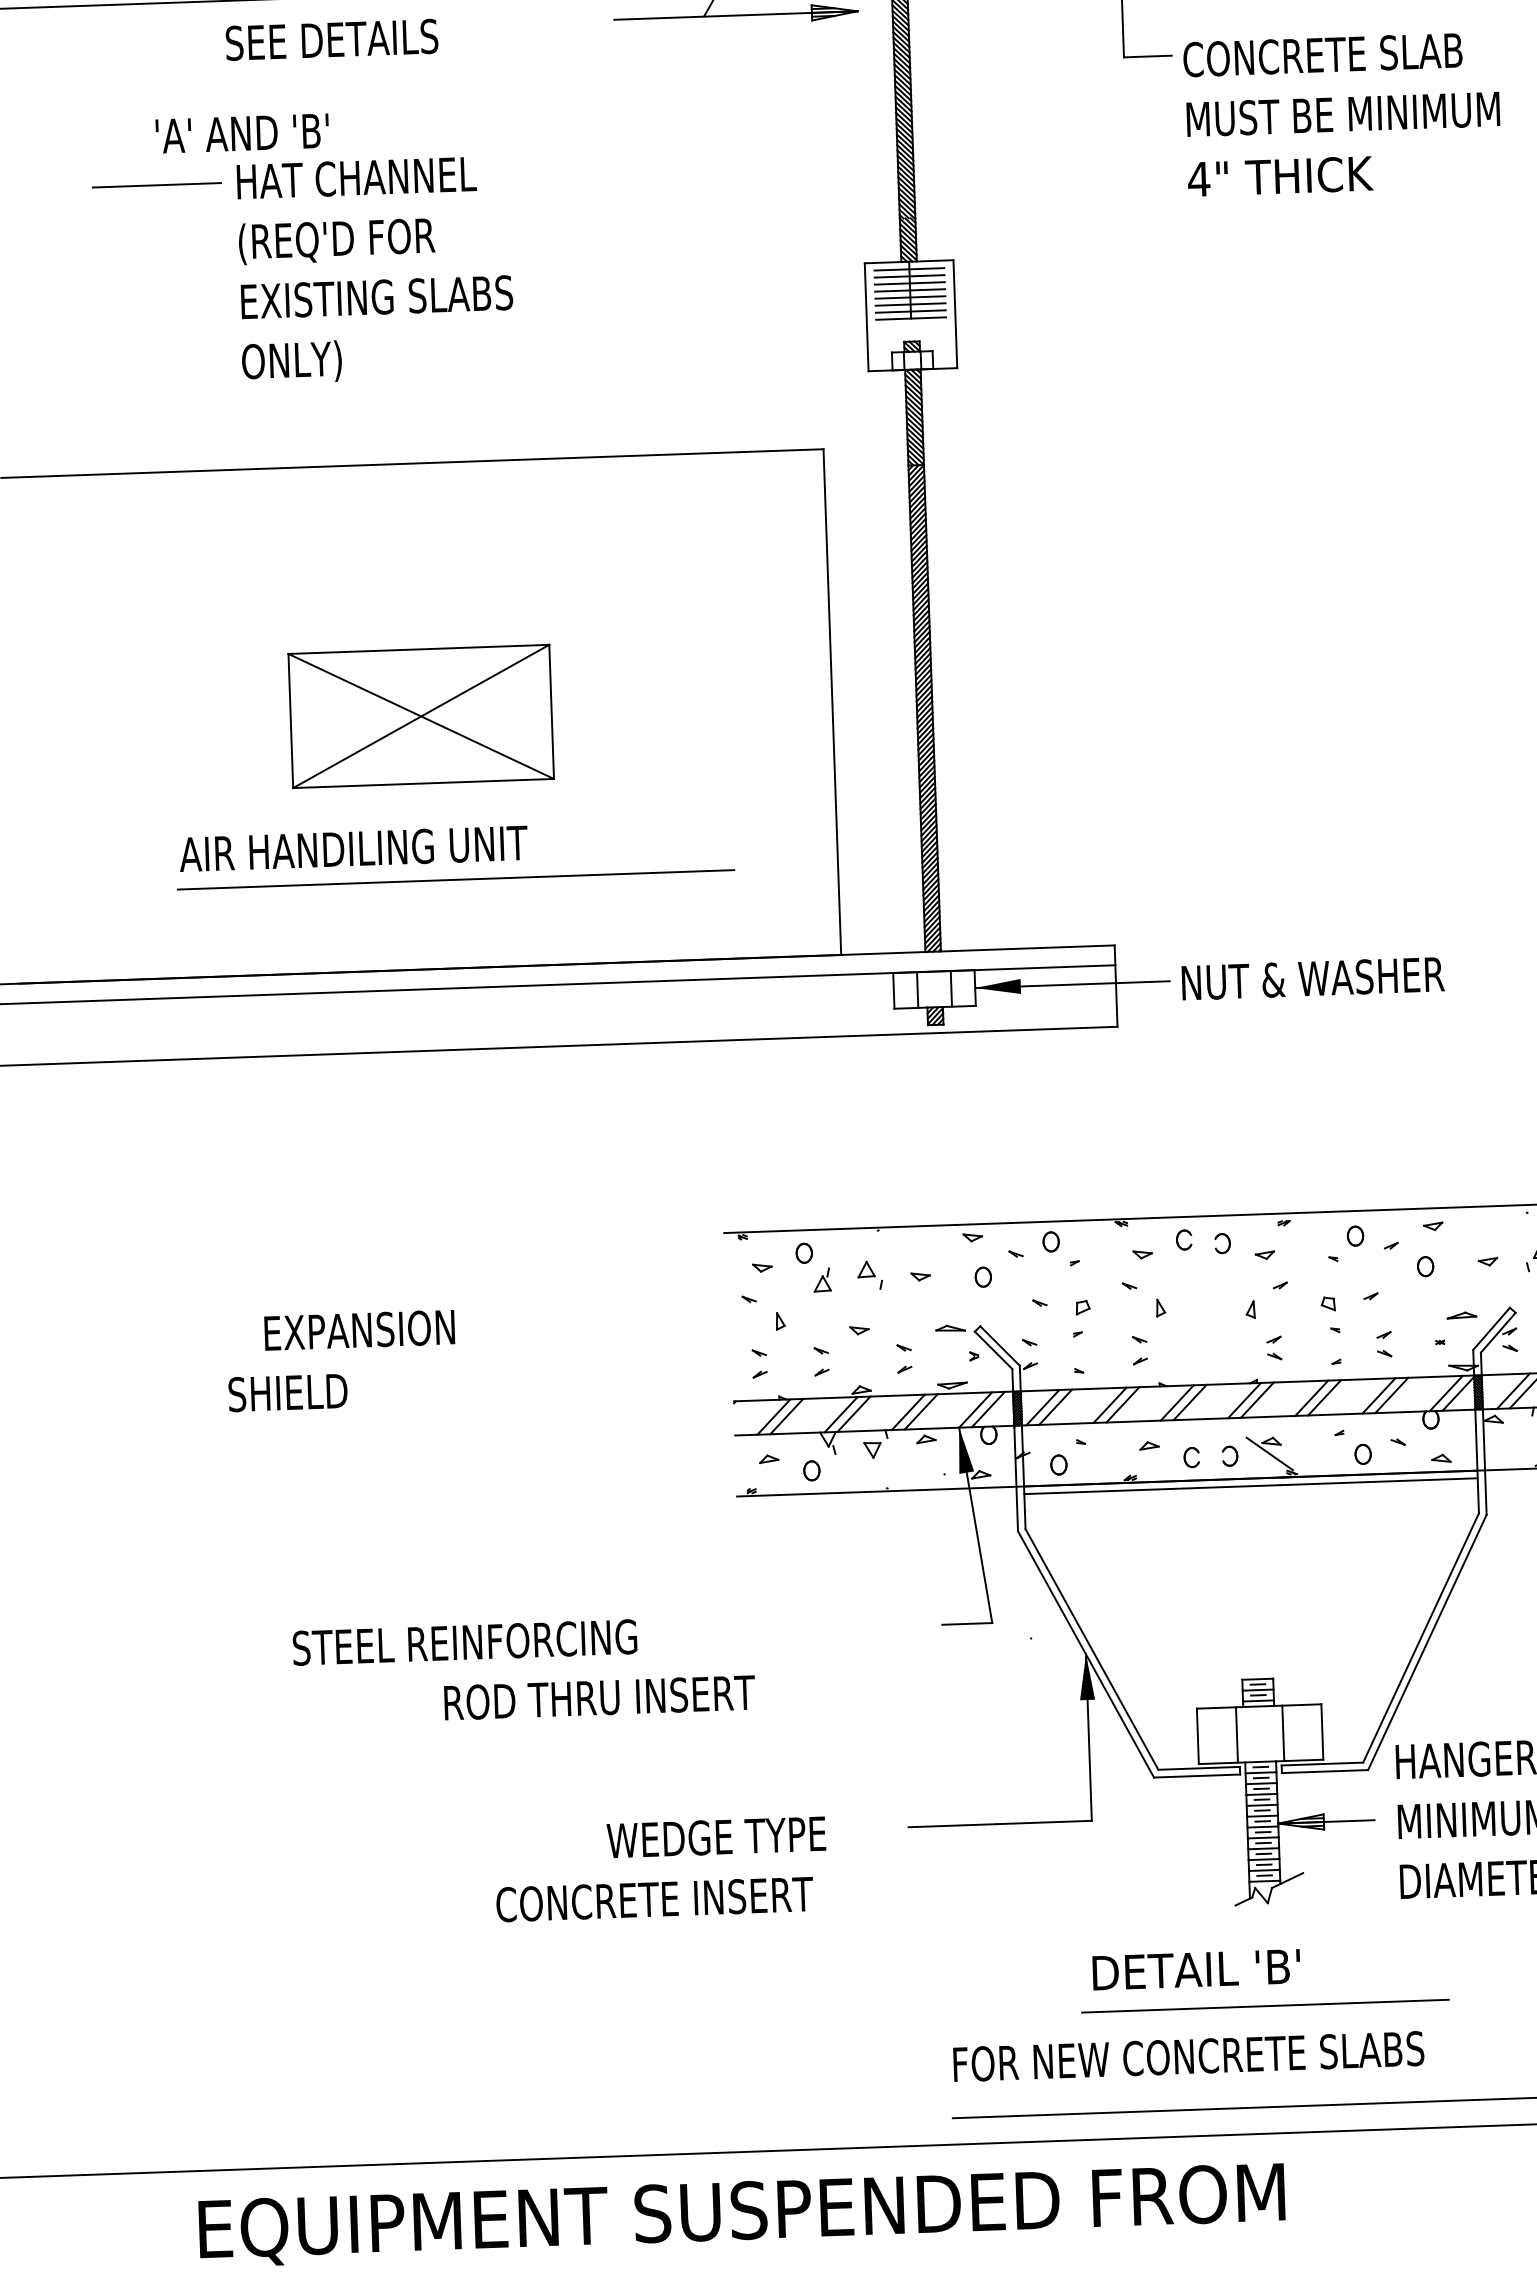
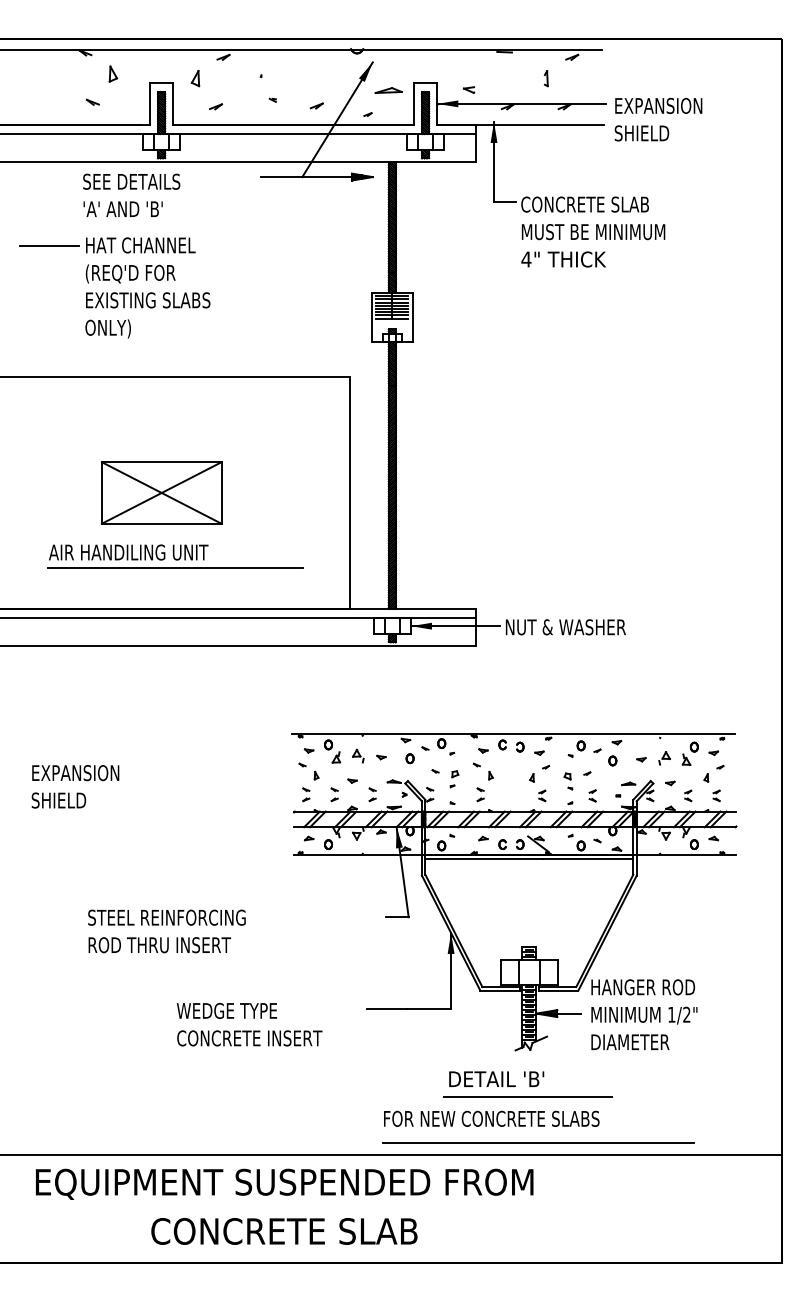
text: (240, 131) -> (122, 208), moved
text: (359, 1331) -> (75, 773), moved
text: (287, 1392) -> (58, 800), moved
text: (599, 1698) -> (159, 945), moved
text: (715, 1836) -> (226, 1010), moved

